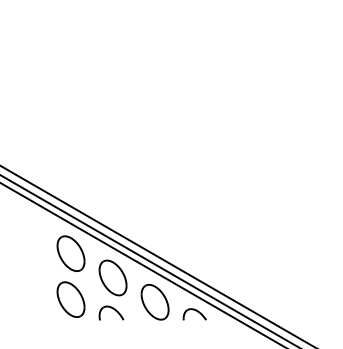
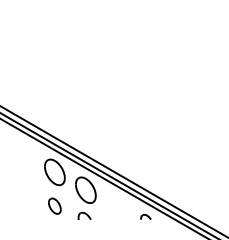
part: (70, 299) -> (54, 206), size x0.6
part: (154, 302) -> (116, 208), removed
part: (111, 312) -> (84, 215), size x0.7
part: (194, 314) -> (145, 217), size x0.6

